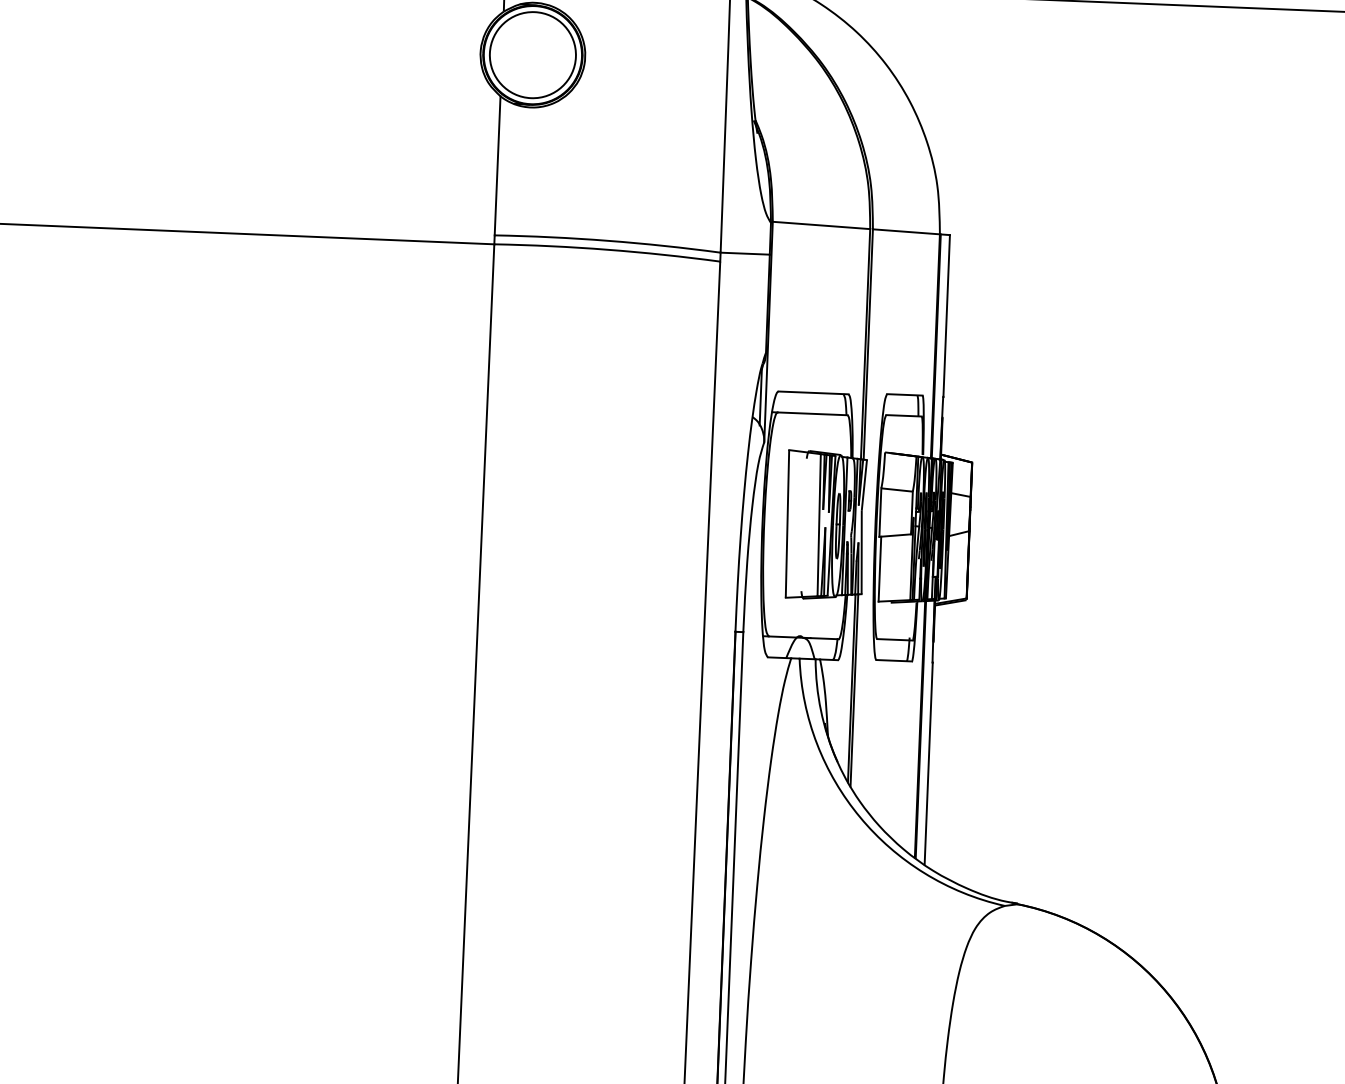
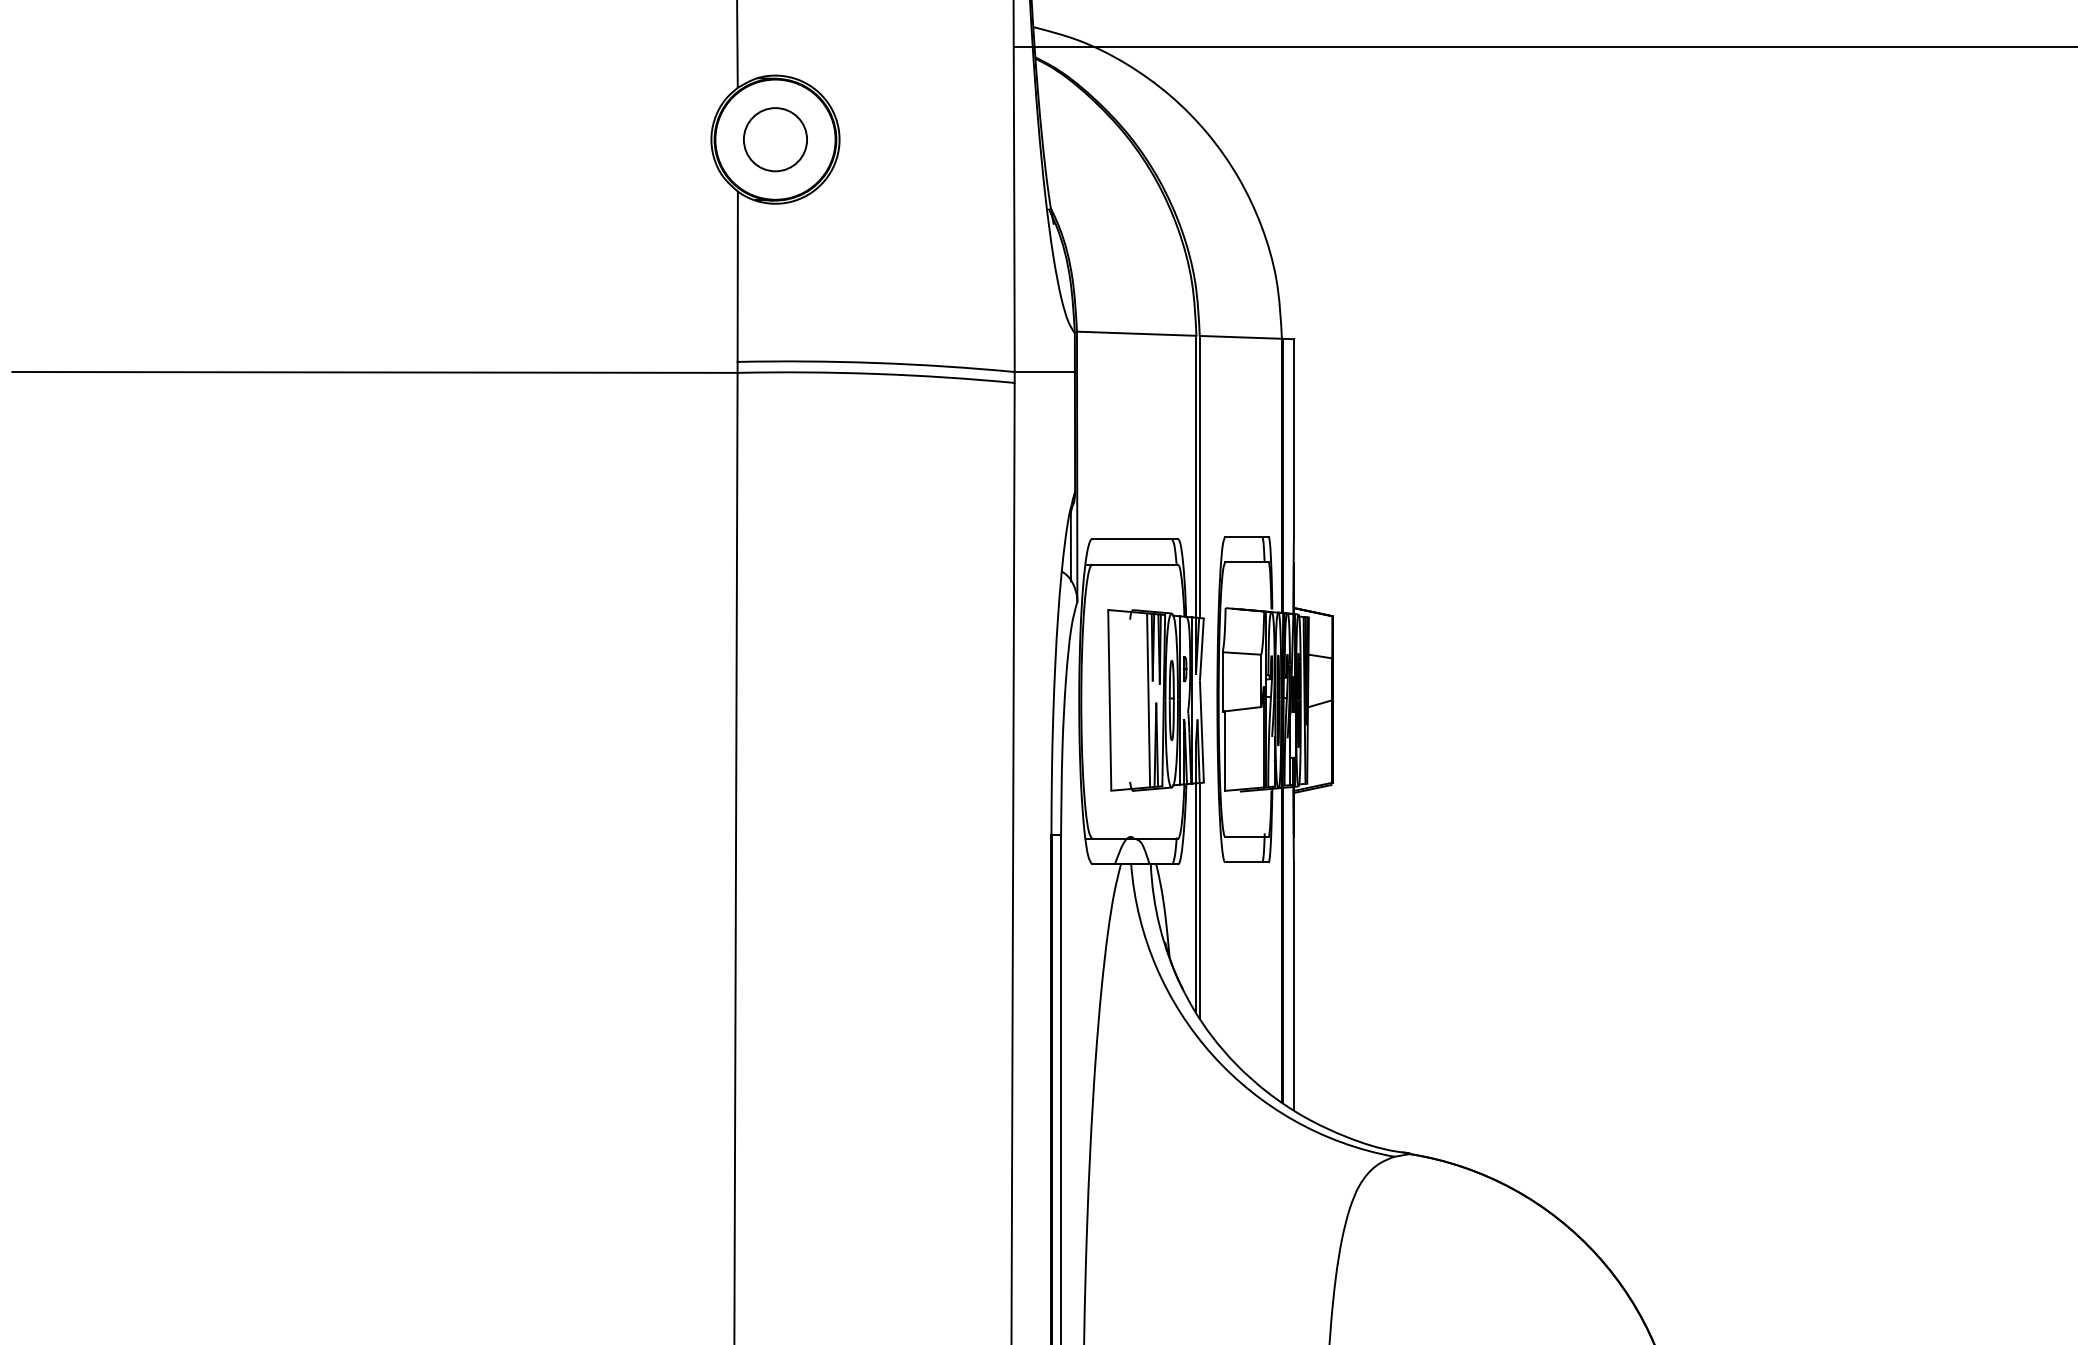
circle: (532, 55) -> (775, 139), size x0.6

